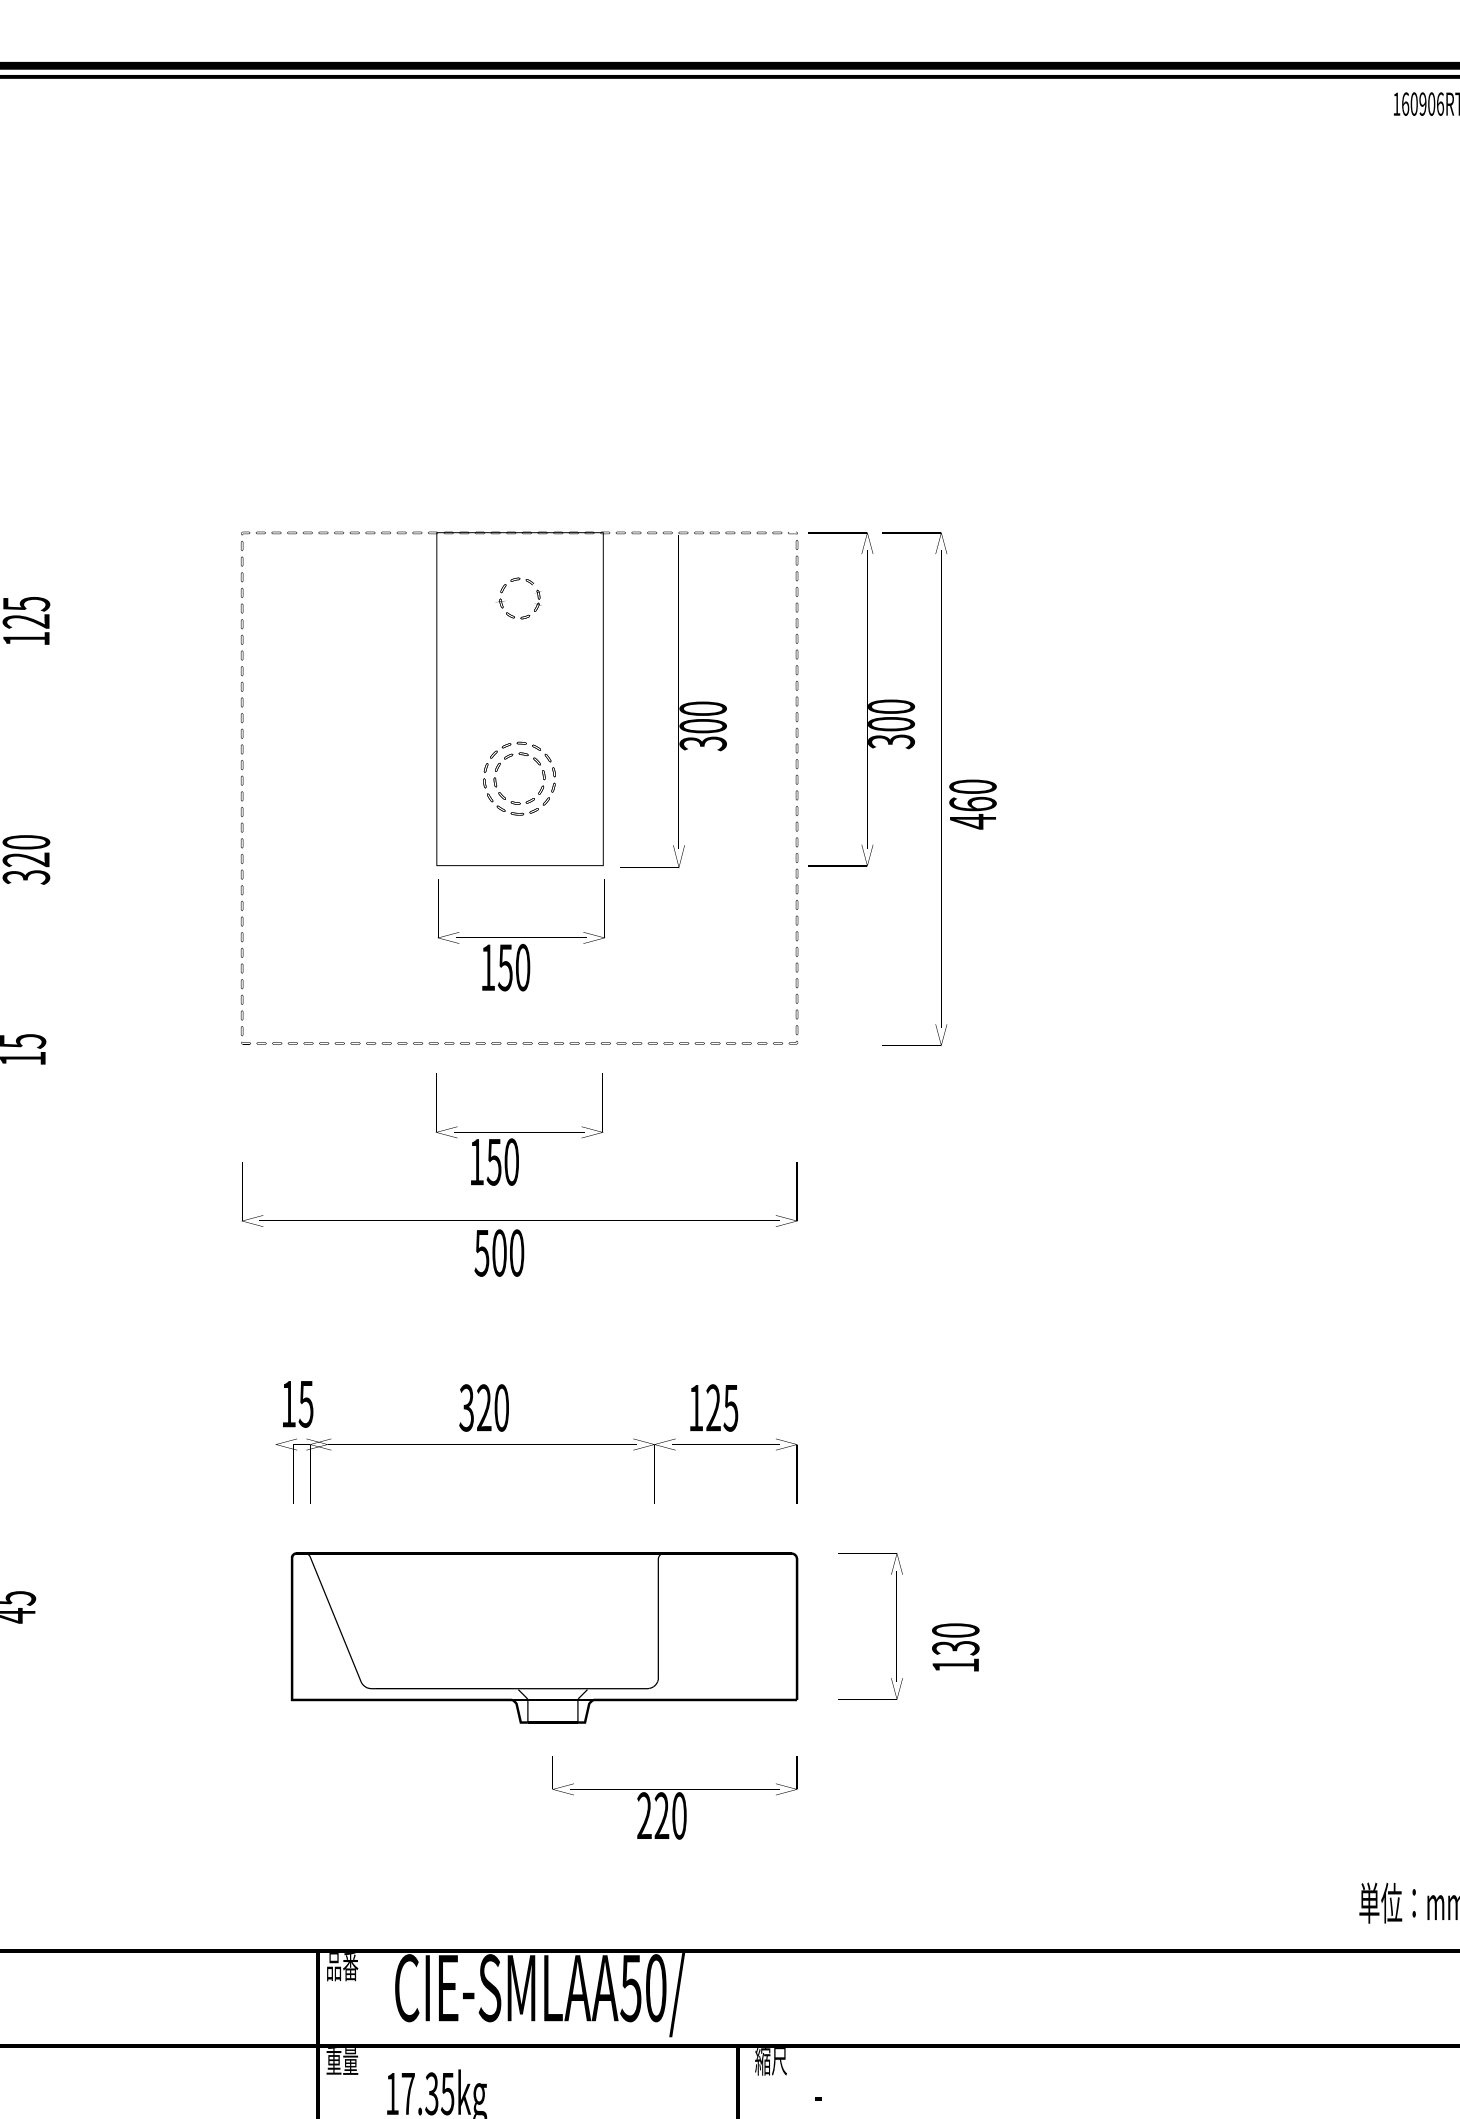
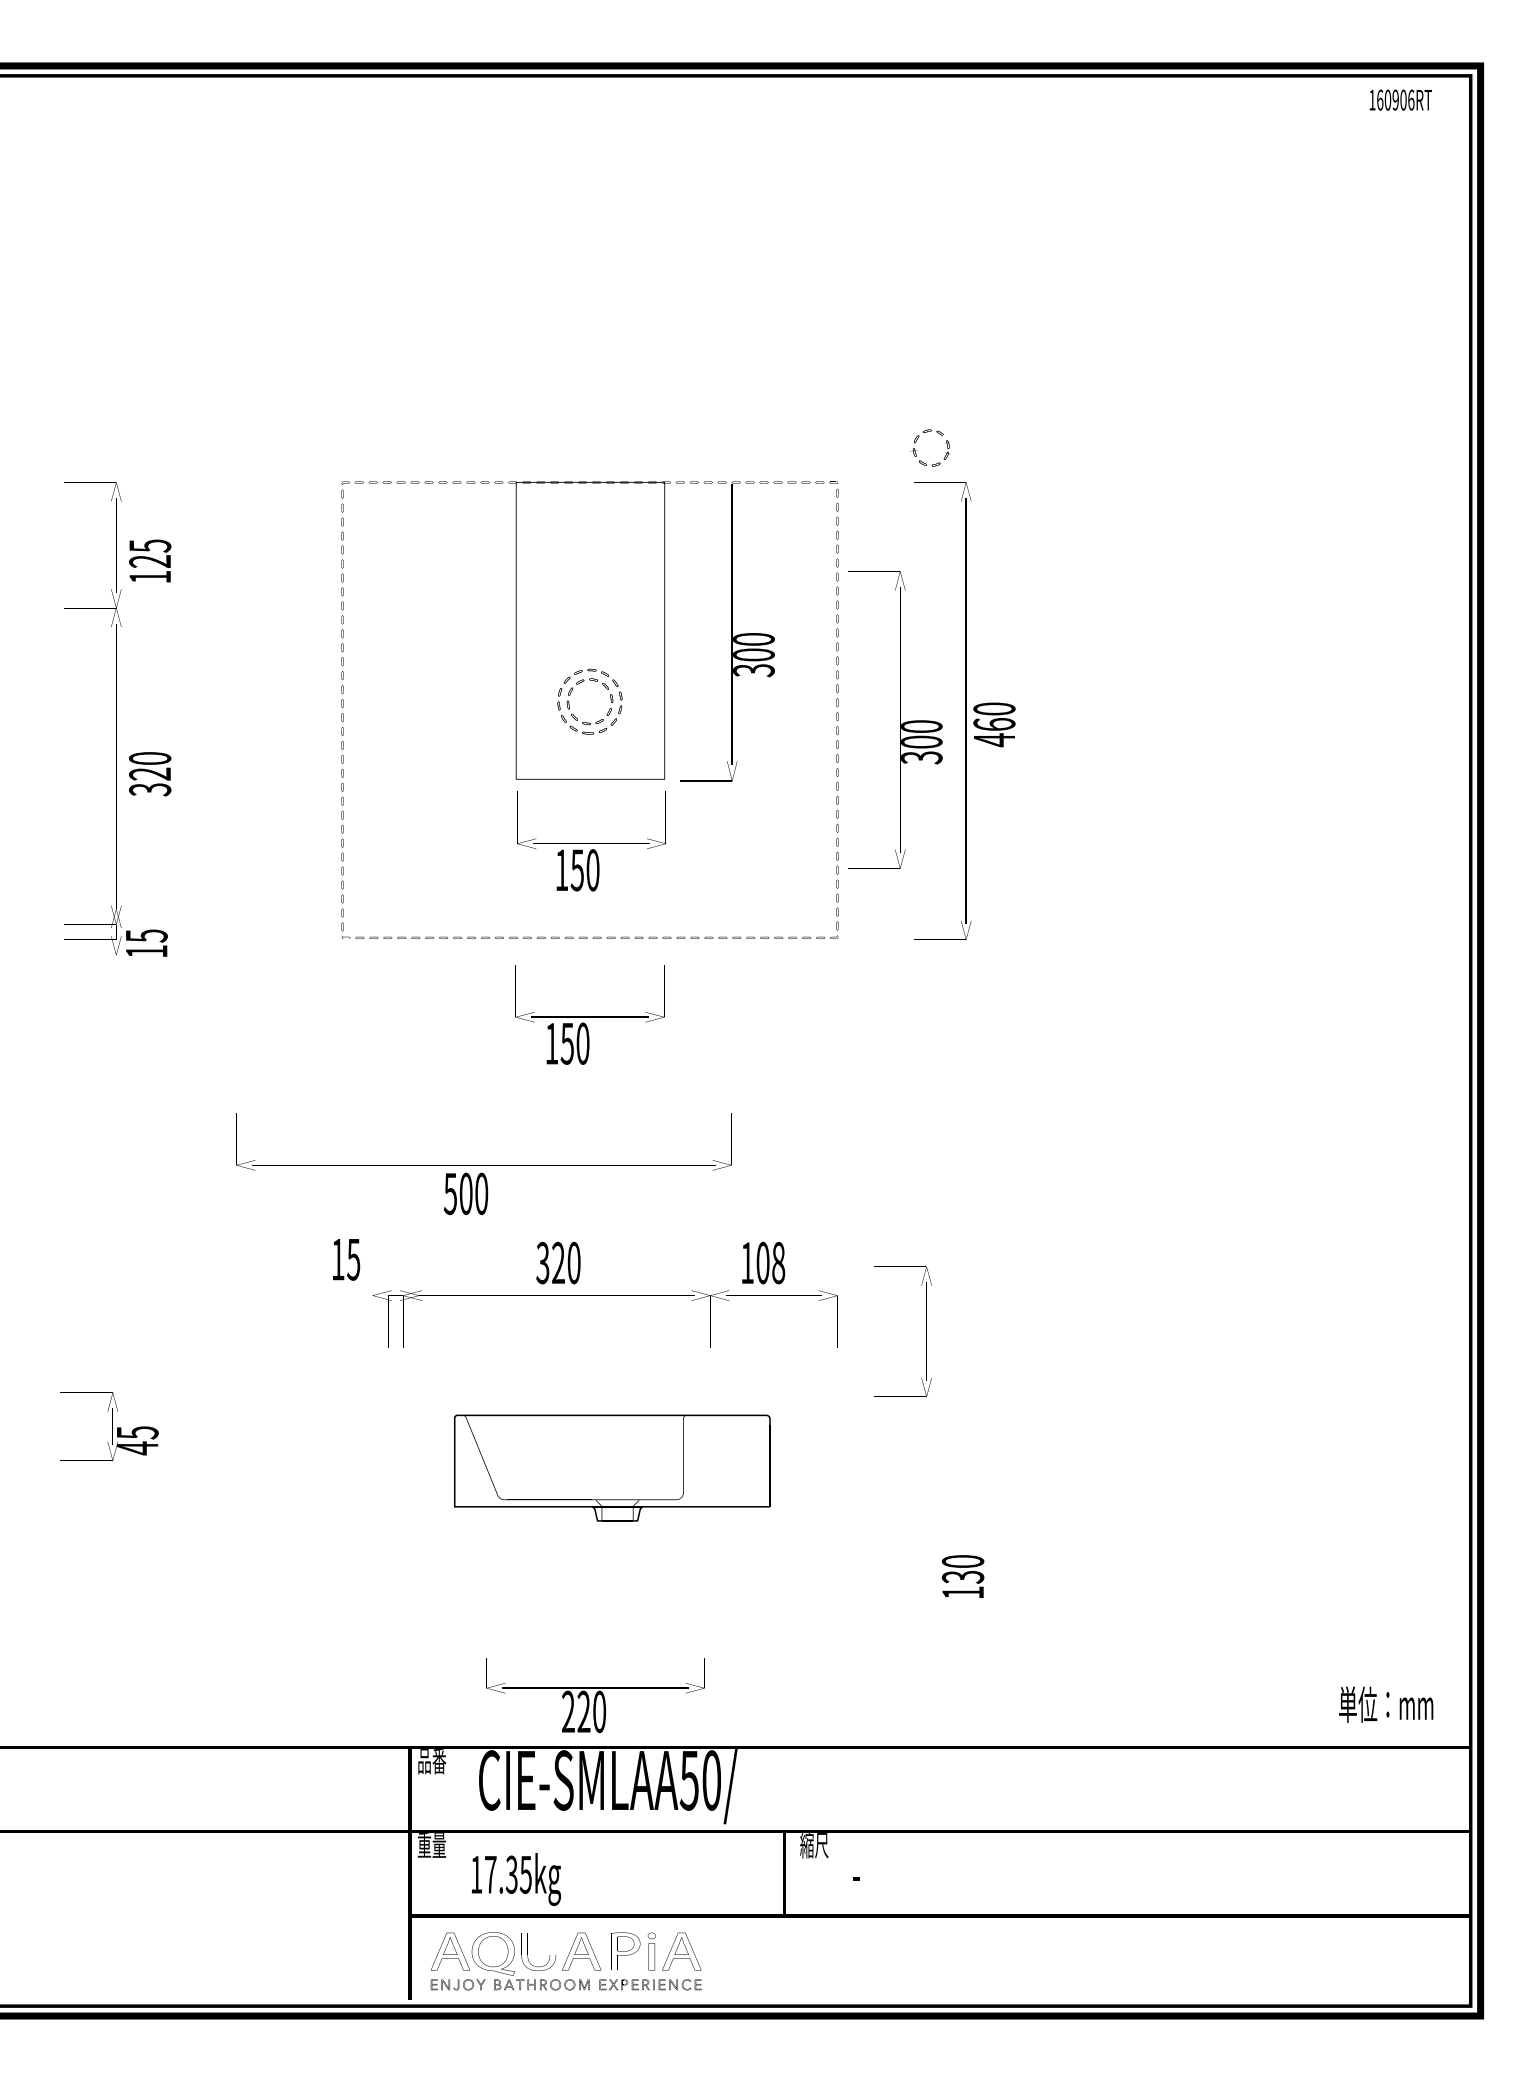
part: (505, 601) -> (918, 450), moved
text: (862, 698) -> (895, 719), moved
text: (518, 1220) -> (483, 1164), moved
text: (298, 1404) -> (346, 1259), moved
text: (721, 1408) -> (770, 1263), 125 -> 108
part: (896, 1626) -> (926, 1331), moved
part: (544, 1637) -> (612, 1467), size x0.7
text: (955, 1647) -> (962, 1576), moved
text: (674, 1797) -> (595, 1695), moved

